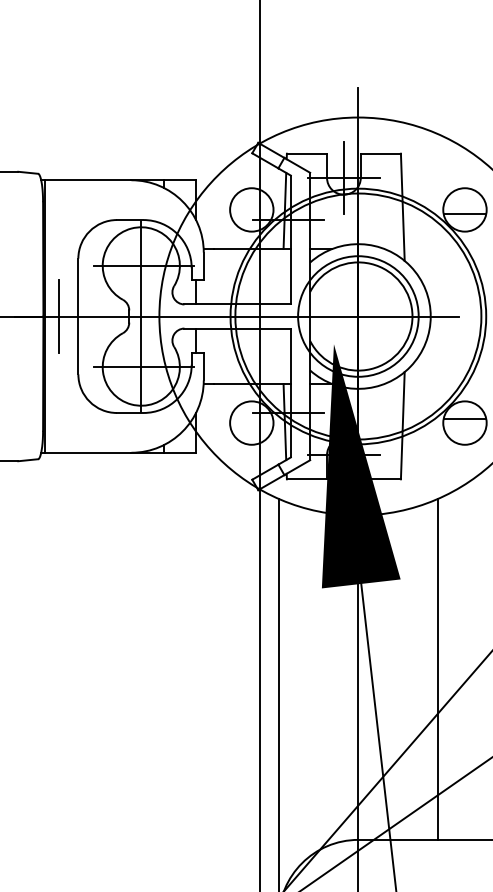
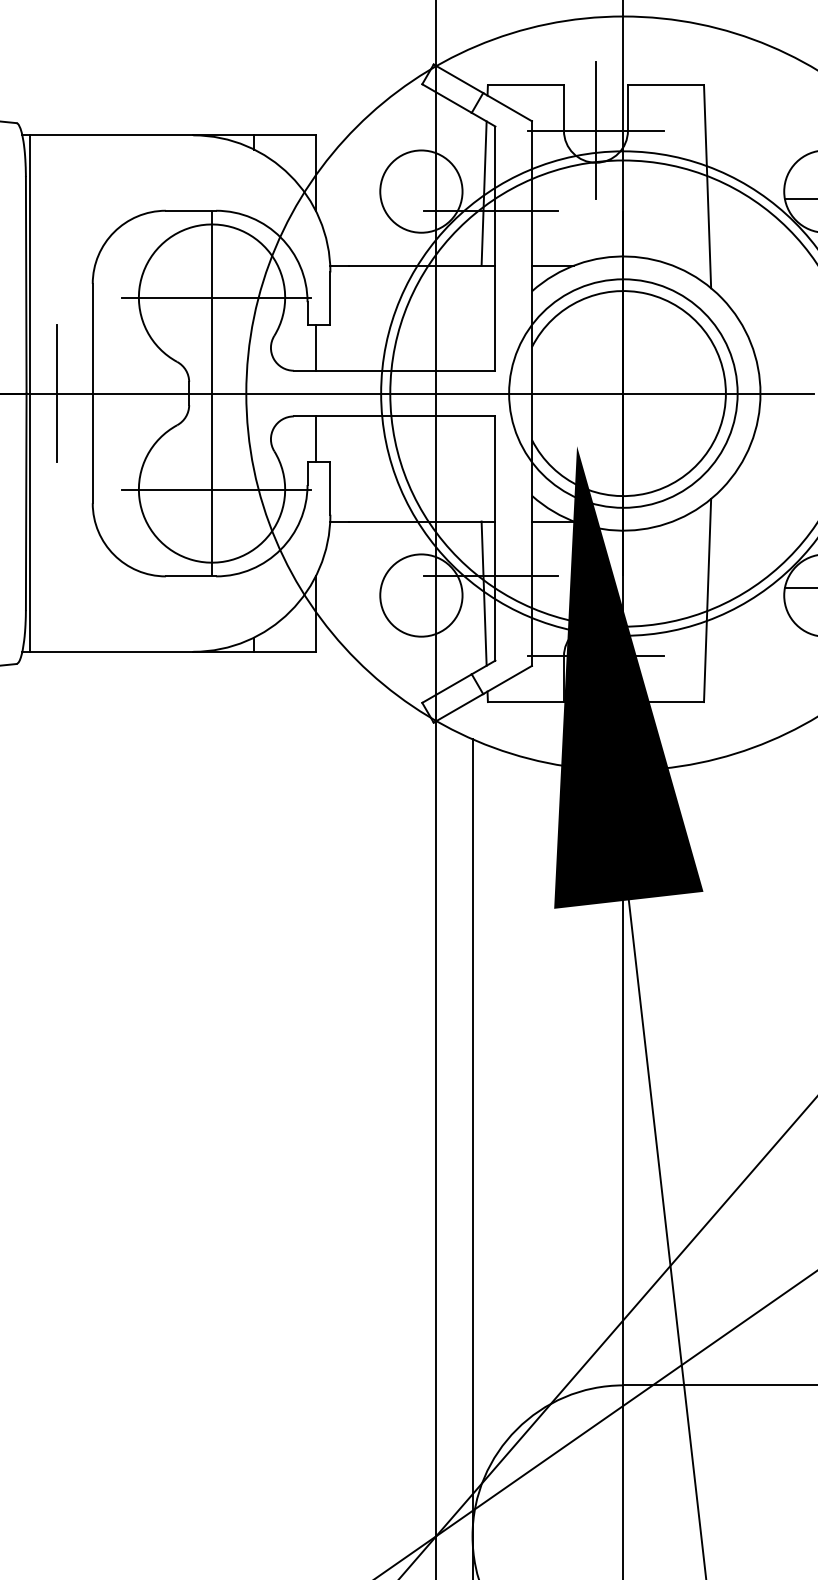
line: (437, 668) -> (773, 1060), removed

